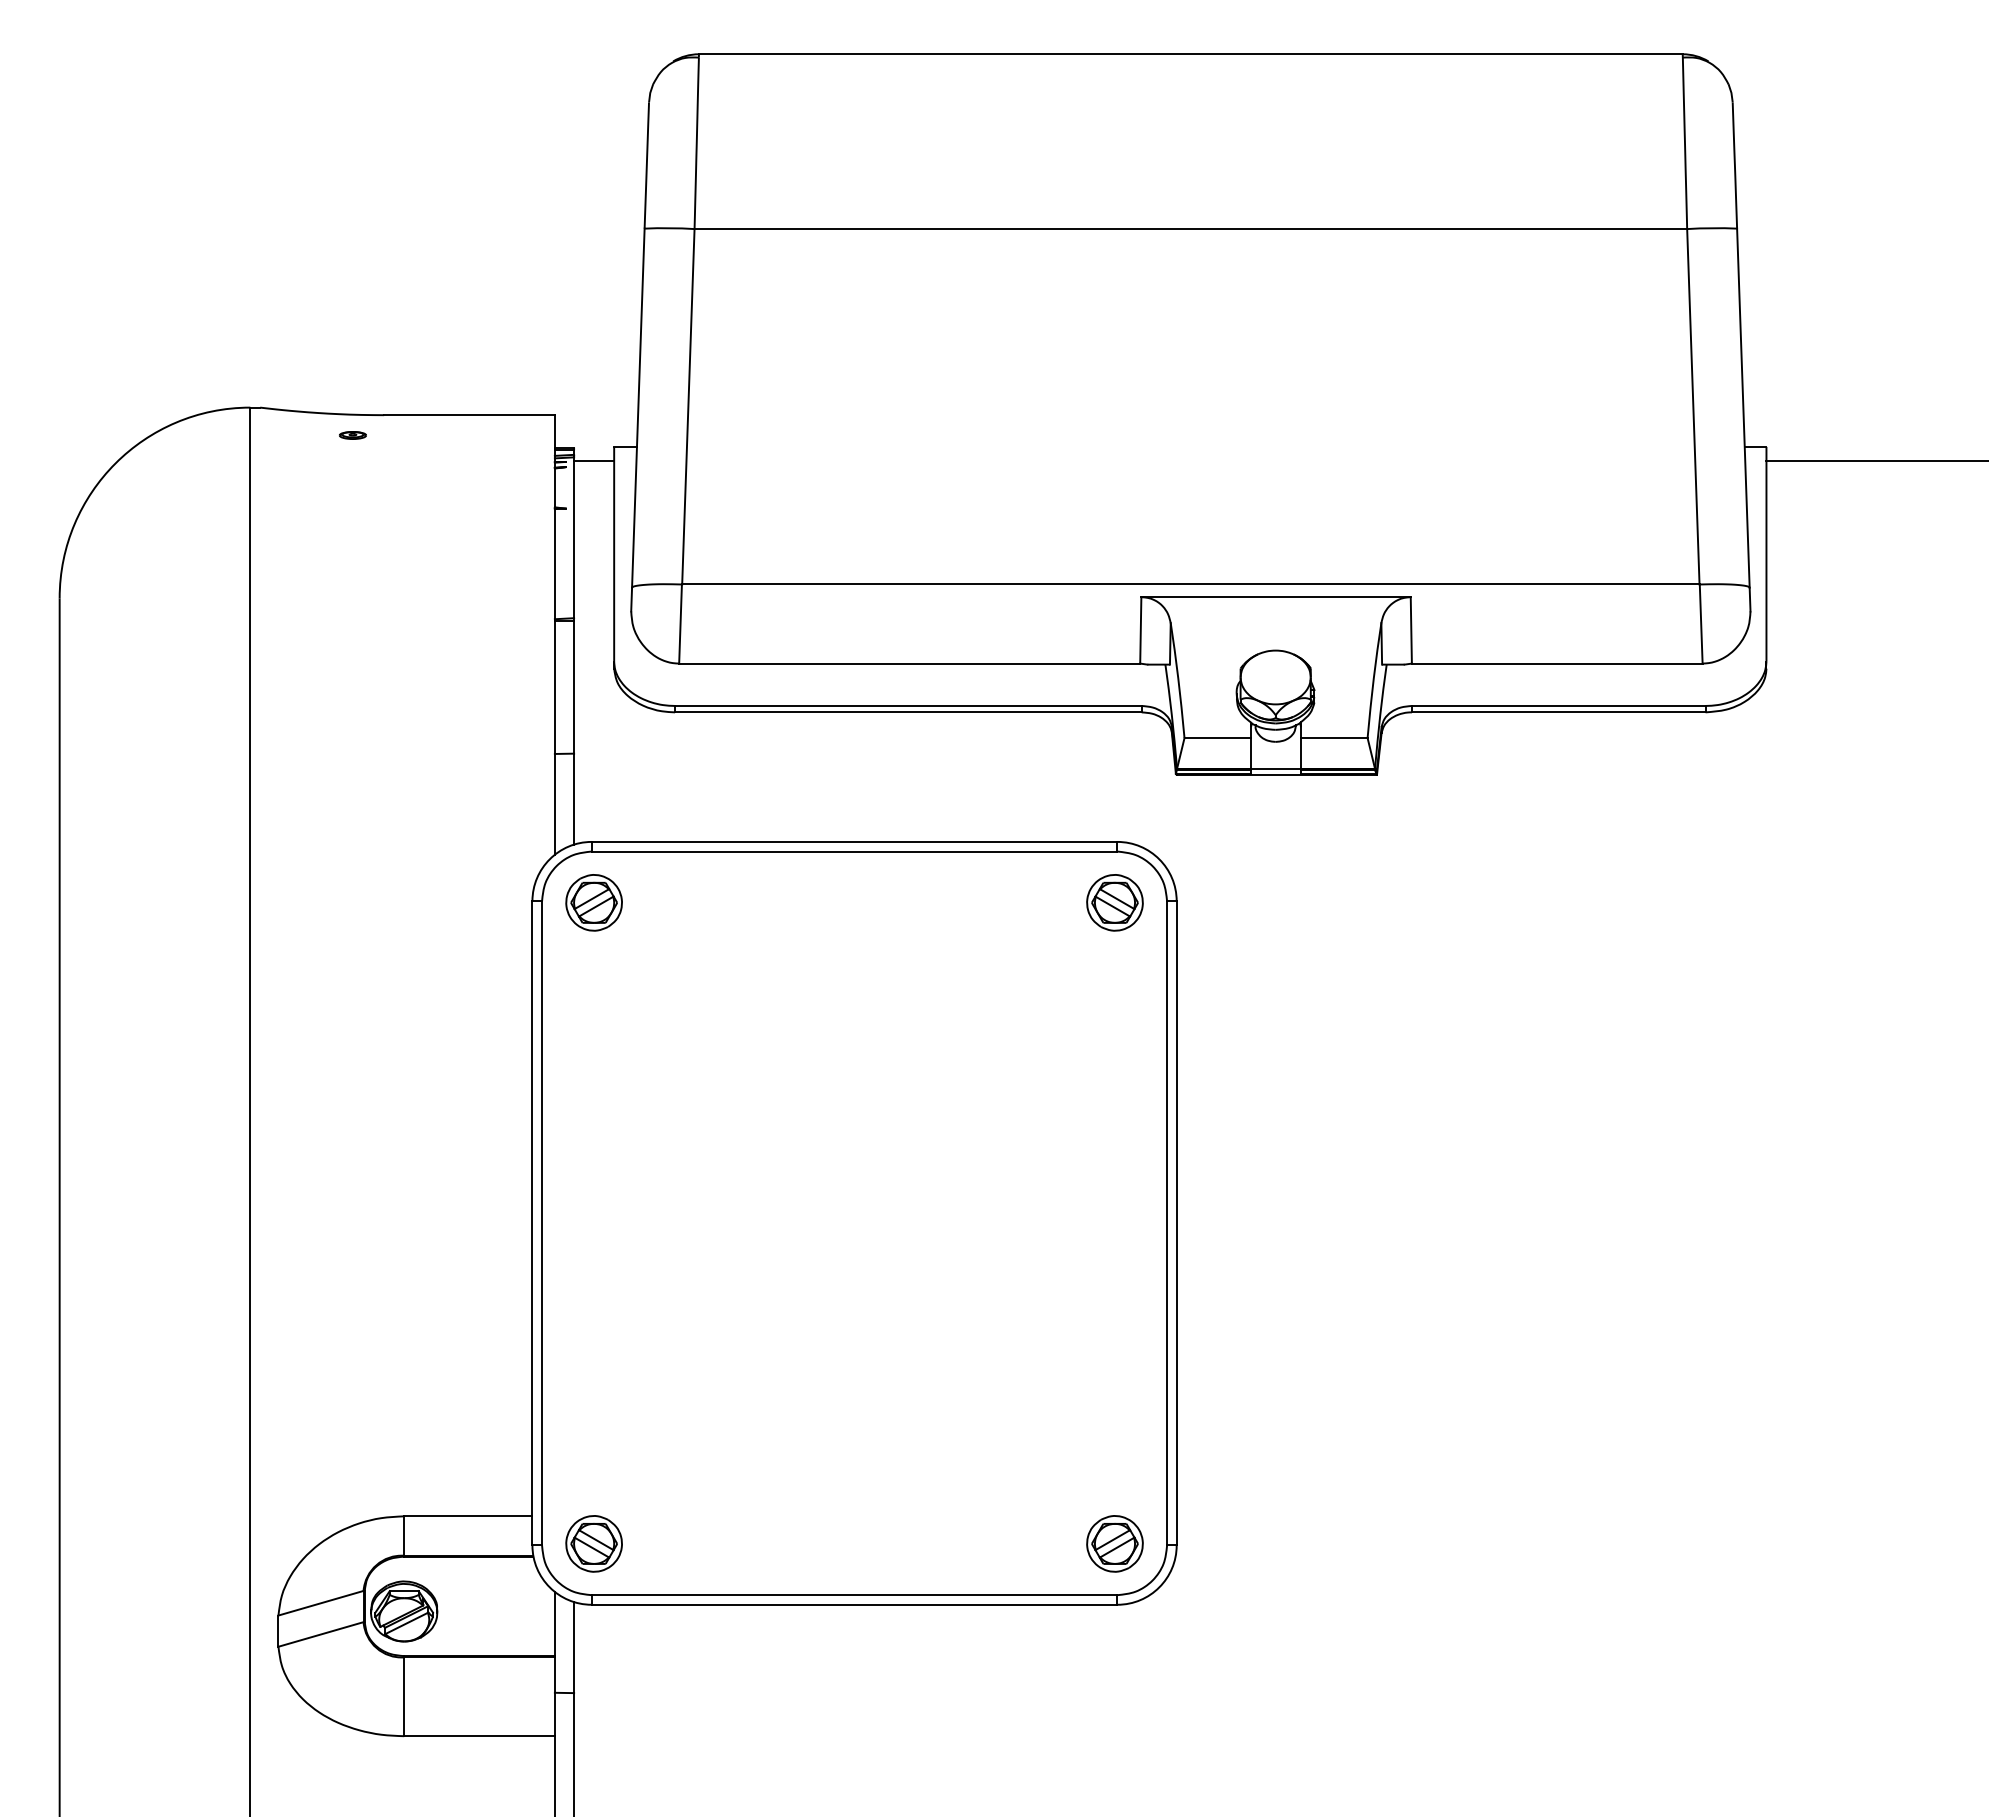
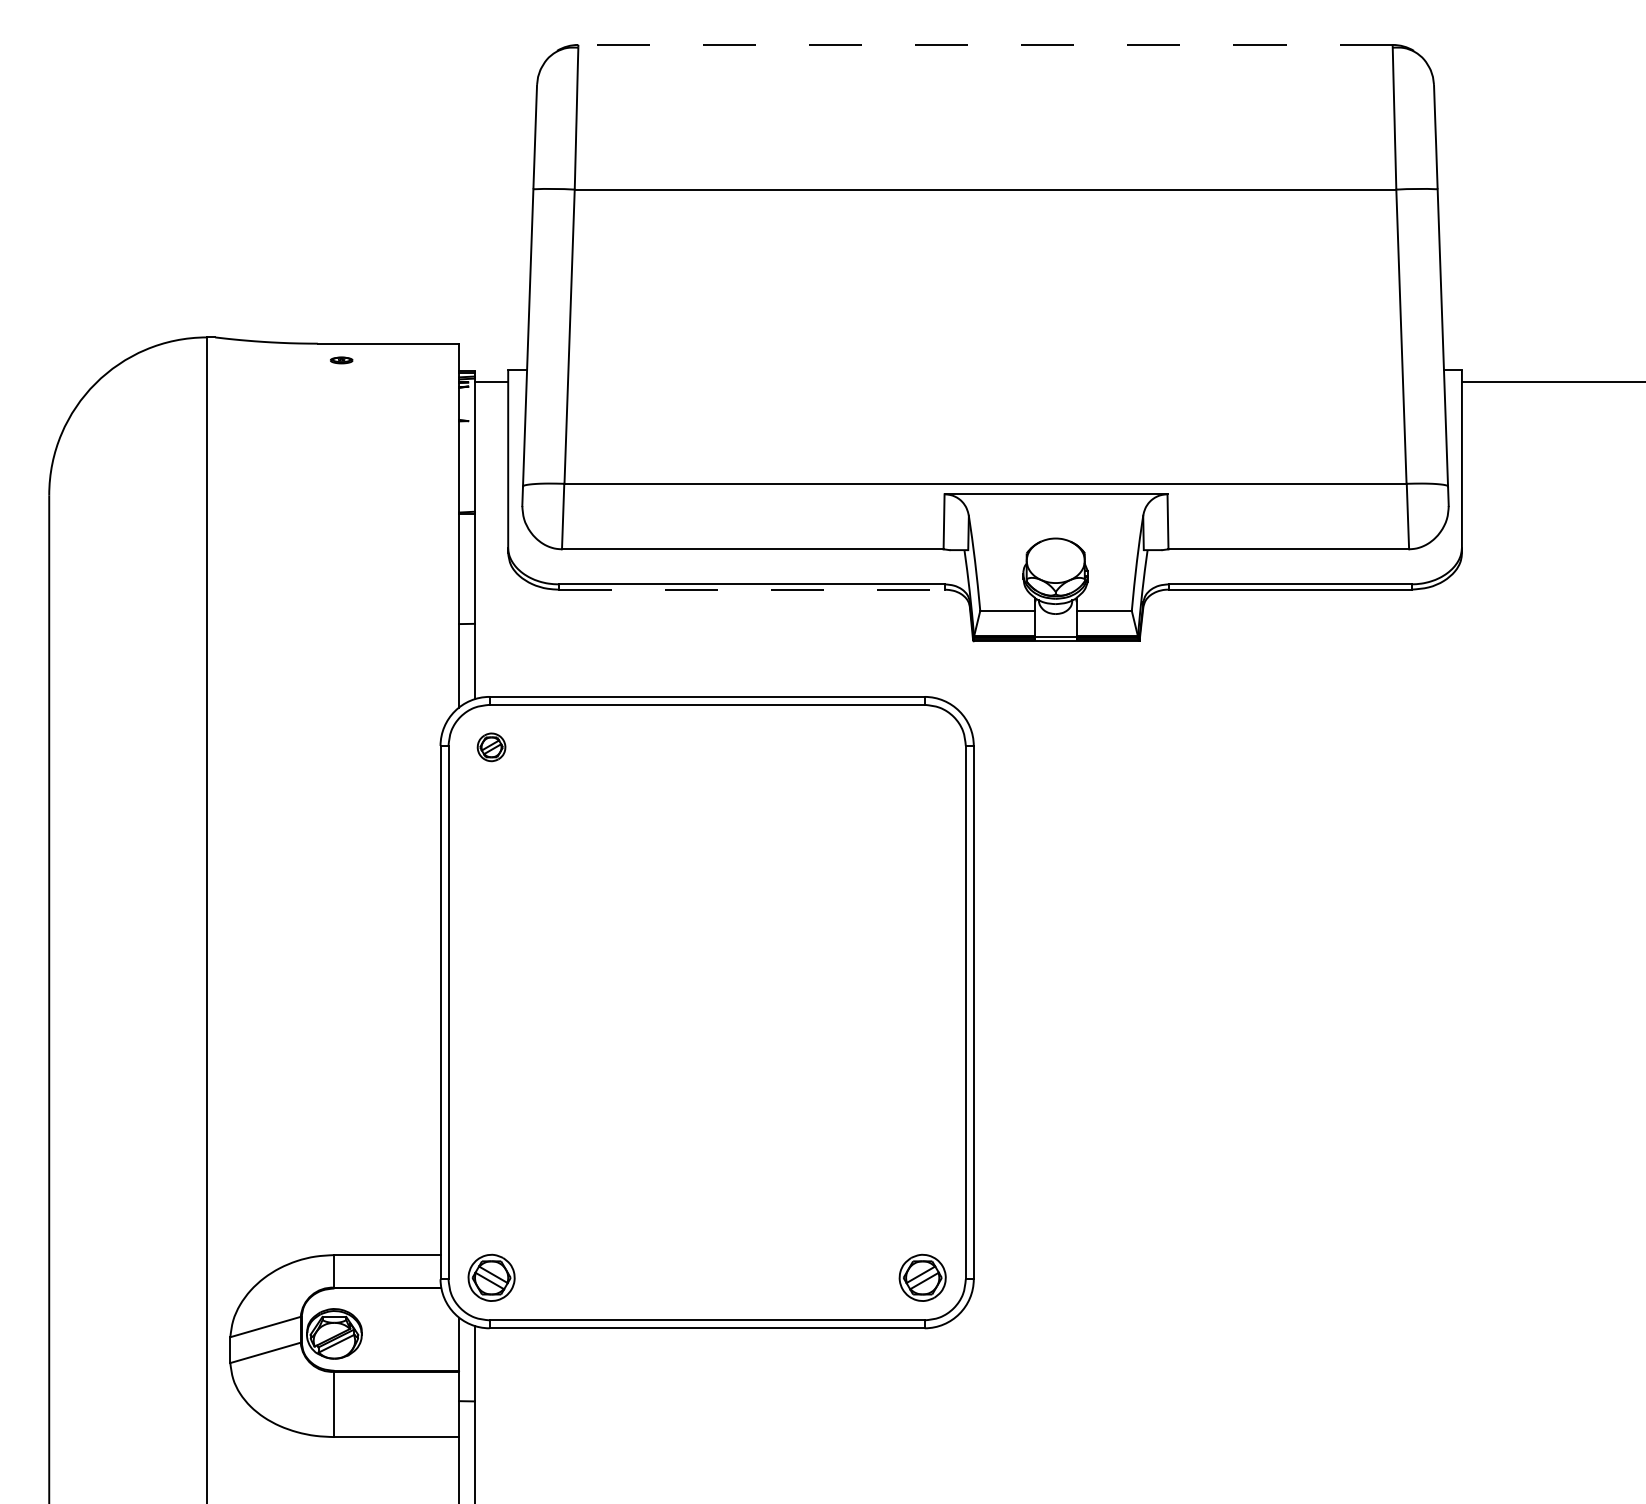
line: (1190, 54) -> (985, 45), solid -> dashed
part: (352, 435) -> (341, 360), moved
line: (908, 712) -> (751, 589), solid -> dashed
part: (593, 902) -> (491, 747), size x0.6
part: (1114, 902) -> (922, 747), removed

